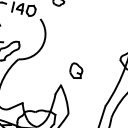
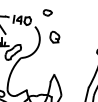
part: (75, 69) -> (54, 36), moved

